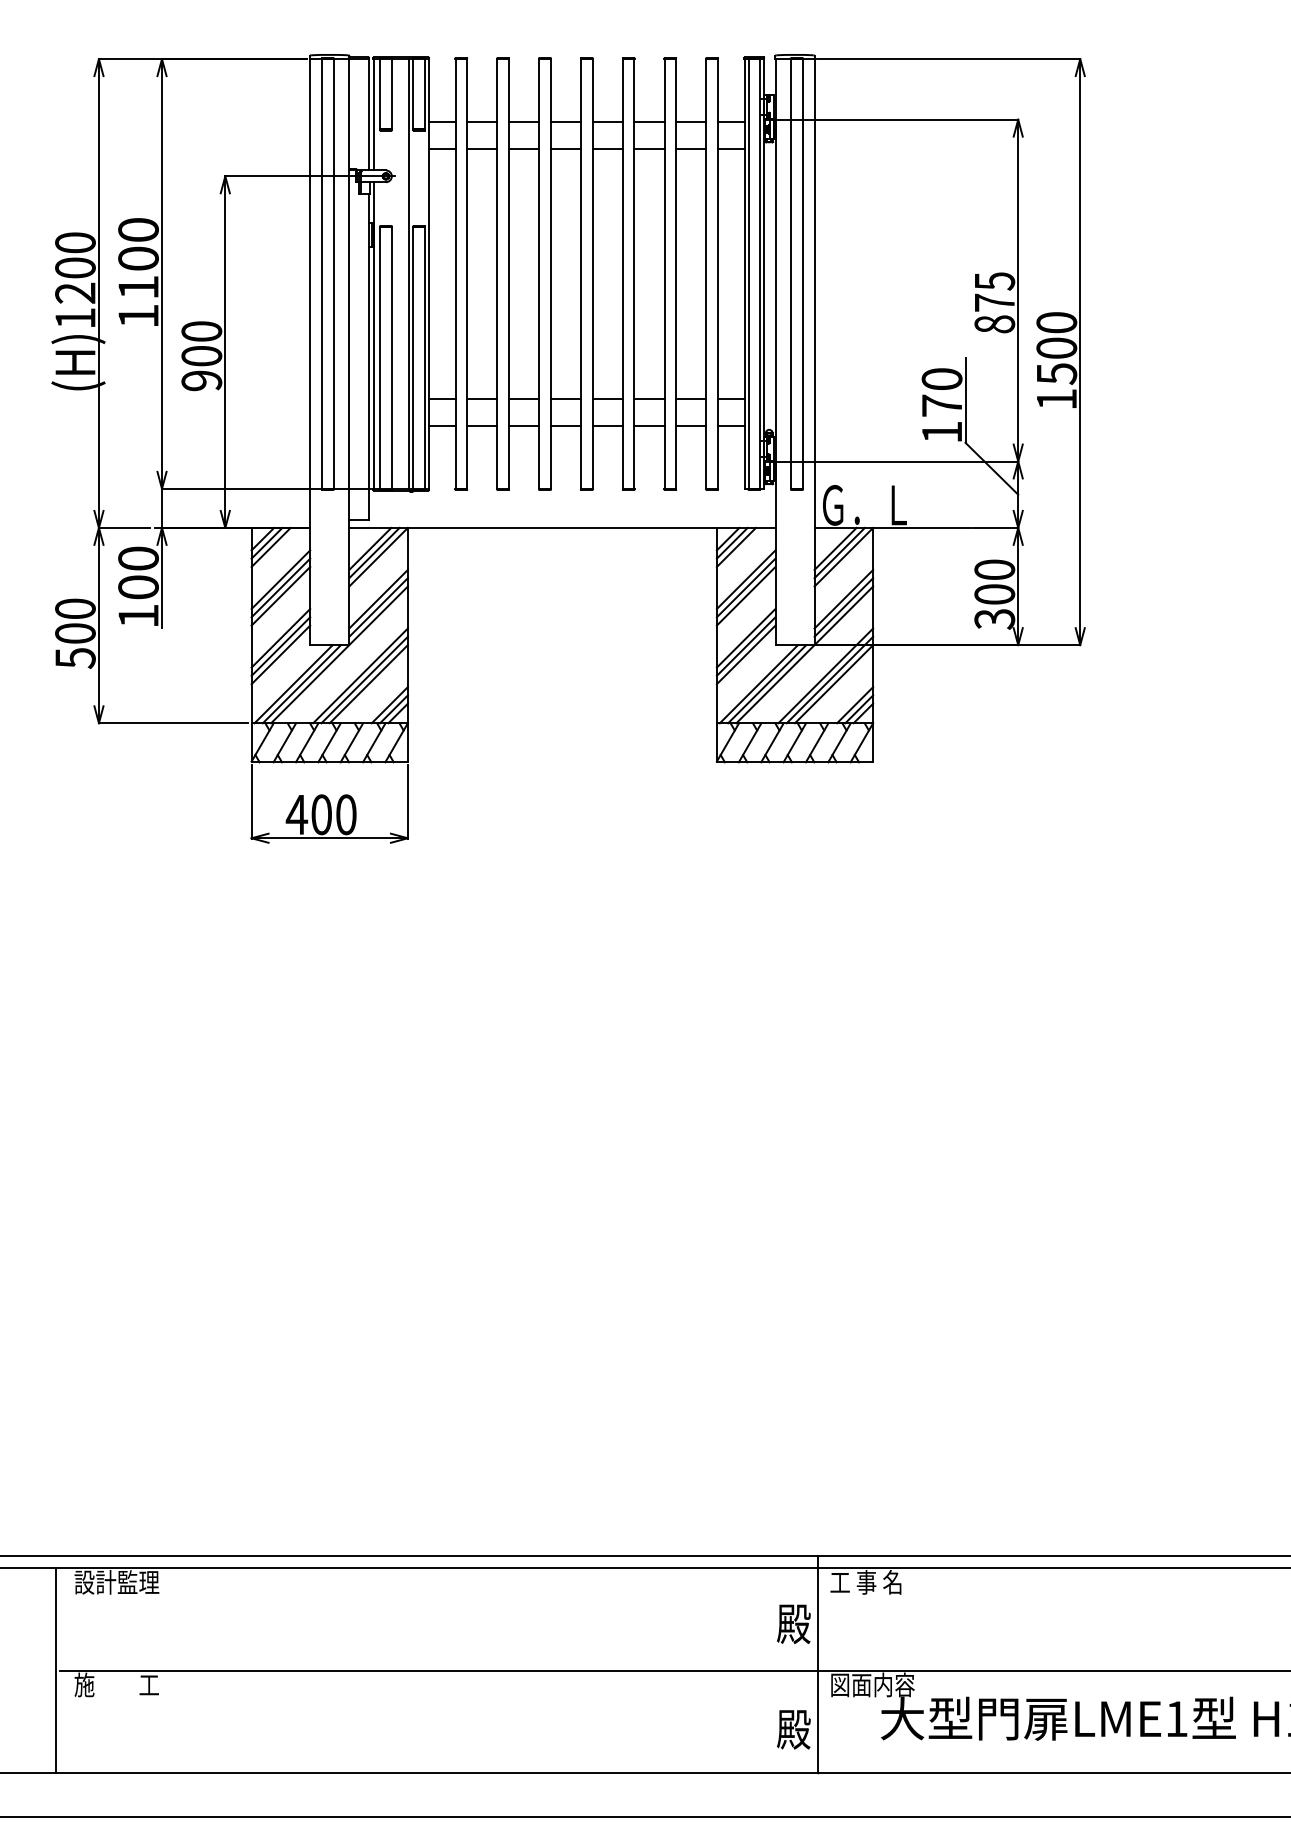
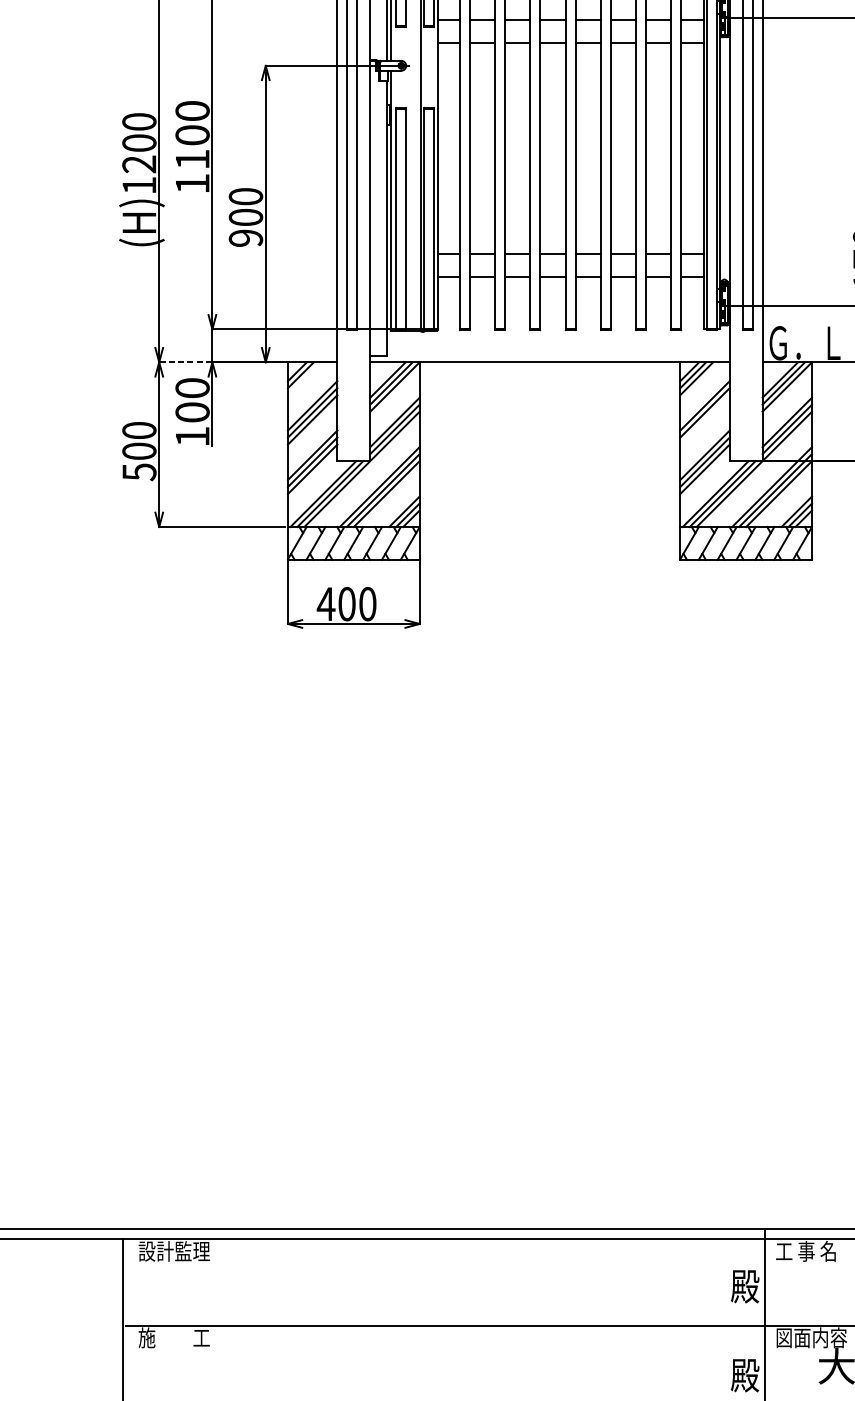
line: (124, 527) -> (180, 361), solid -> dashed
line: (270, 547) -> (303, 378), removed
line: (745, 596) -> (704, 420), removed

